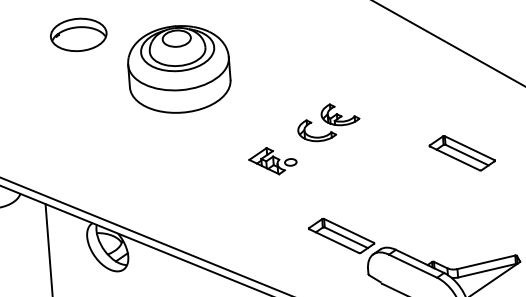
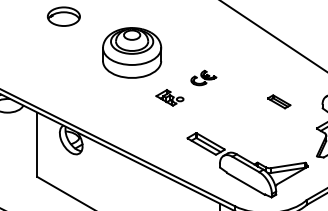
part: (179, 68) -> (132, 52), moved
part: (328, 121) -> (203, 77), size x0.7
part: (461, 152) -> (278, 101), size x0.6

